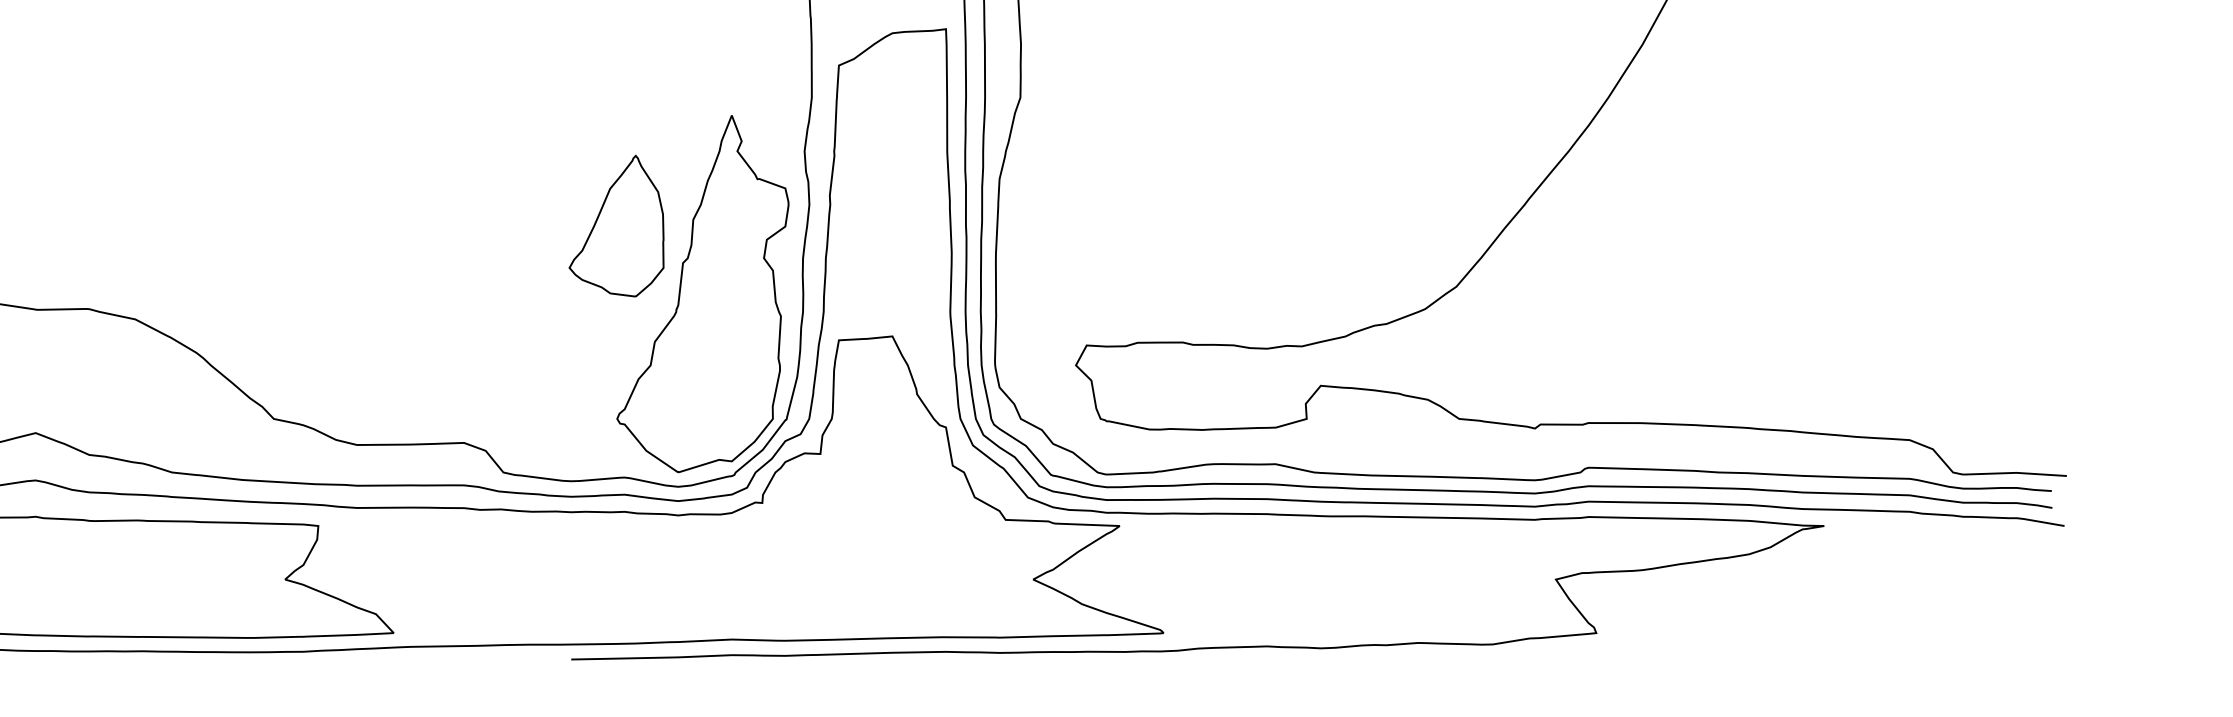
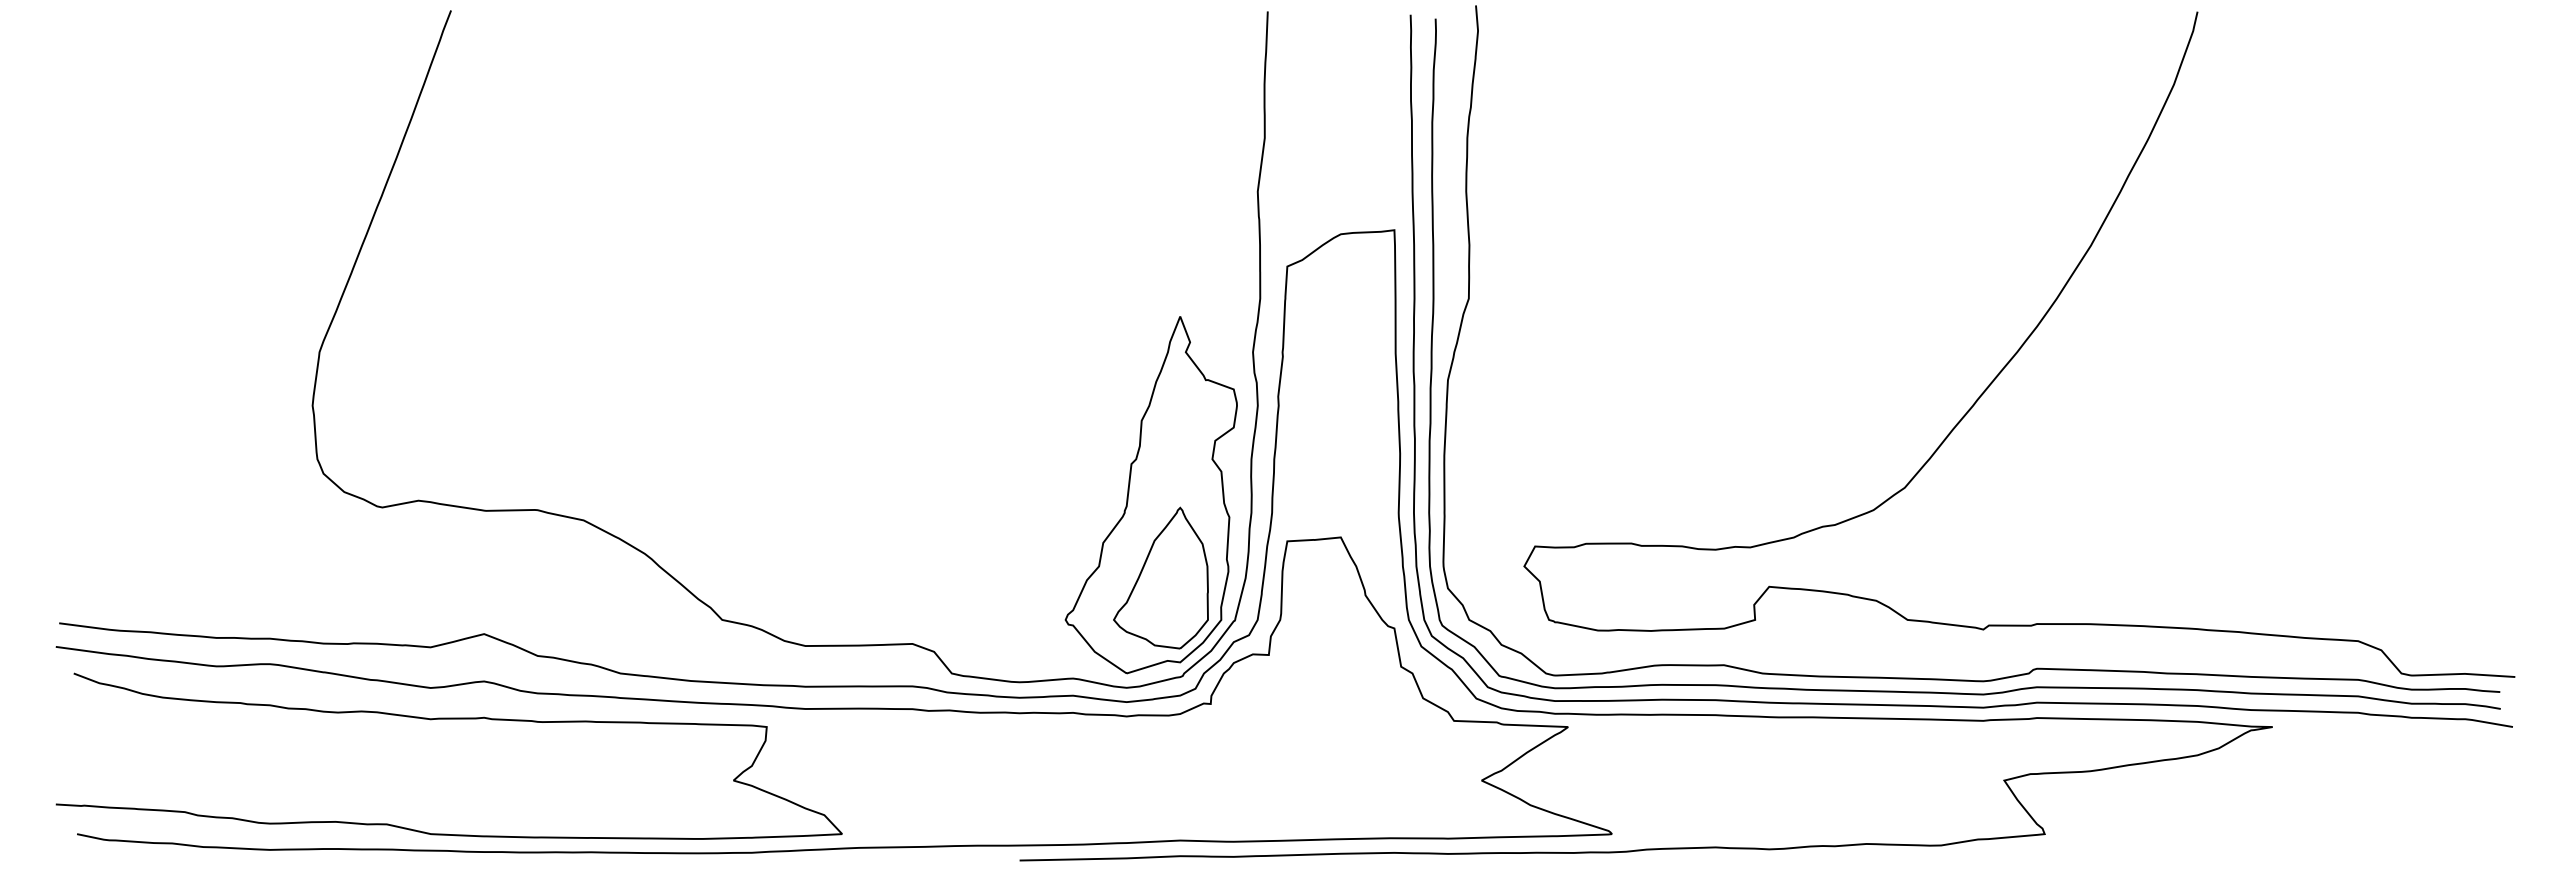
part: (616, 225) -> (1160, 577), moved

